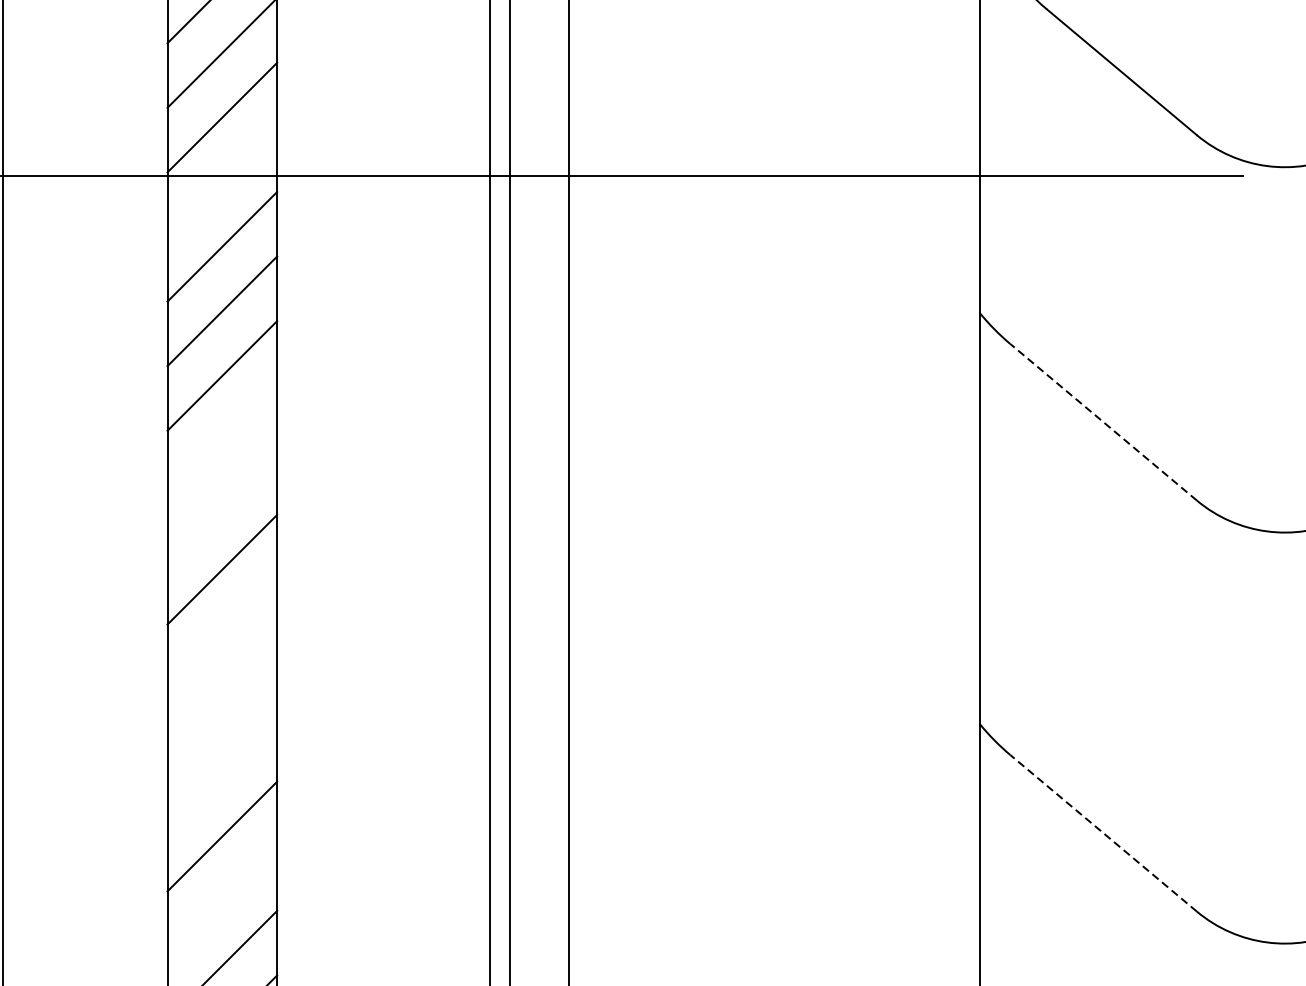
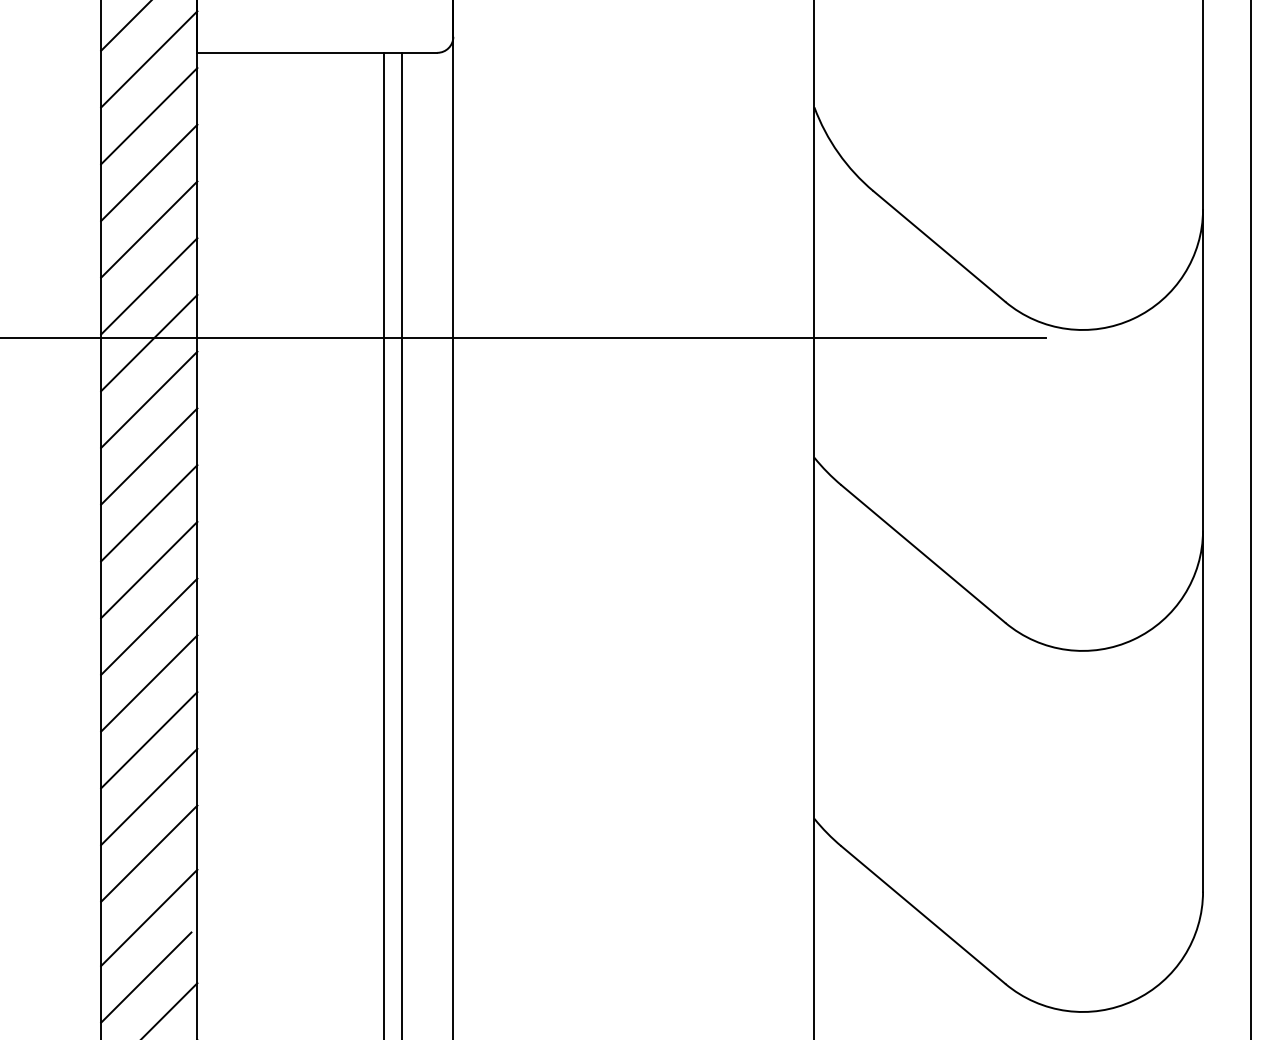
line: (222, 181) -> (149, 342), added
line: (1103, 422) -> (923, 554), dashed -> solid
line: (222, 439) -> (149, 569), added
line: (222, 504) -> (149, 626), added
line: (222, 634) -> (149, 740), added
line: (222, 698) -> (149, 796), added
line: (222, 763) -> (149, 853), added
line: (1103, 833) -> (923, 915), dashed -> solid
line: (219, 904) -> (146, 977), added

